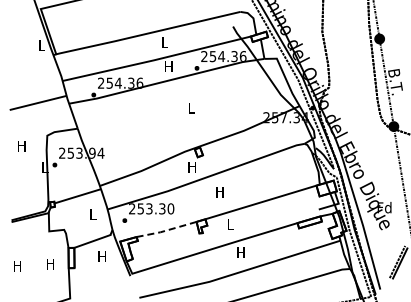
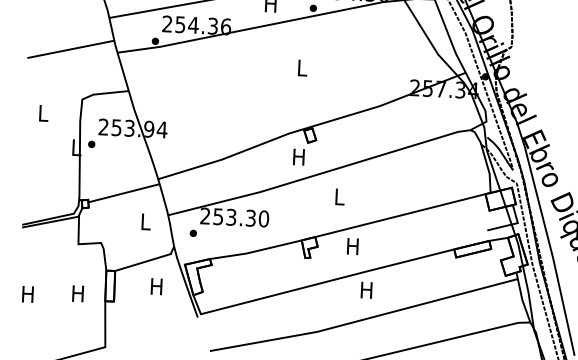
text: (21, 146) -> (42, 113), H -> L
text: (219, 192) -> (338, 197), H -> L
text: (230, 224) -> (352, 246), L -> H
line: (166, 230) -> (255, 251), dashed -> solid

